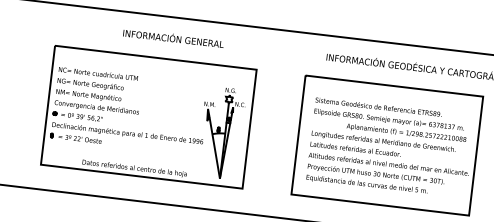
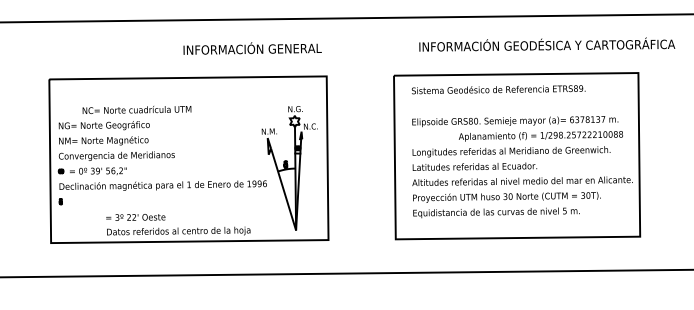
text: (173, 38) -> (252, 48), moved
text: (98, 73) -> (136, 109), moved
text: (378, 107) -> (498, 89), moved
text: (79, 139) -> (135, 217), moved

